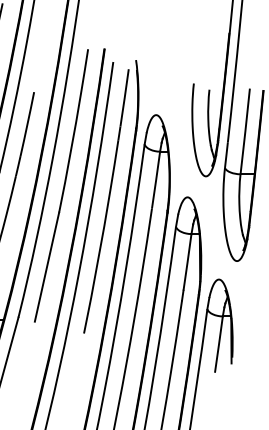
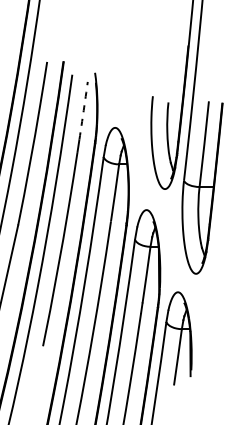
arc: (124, 97) -> (83, 110), solid -> dashed

